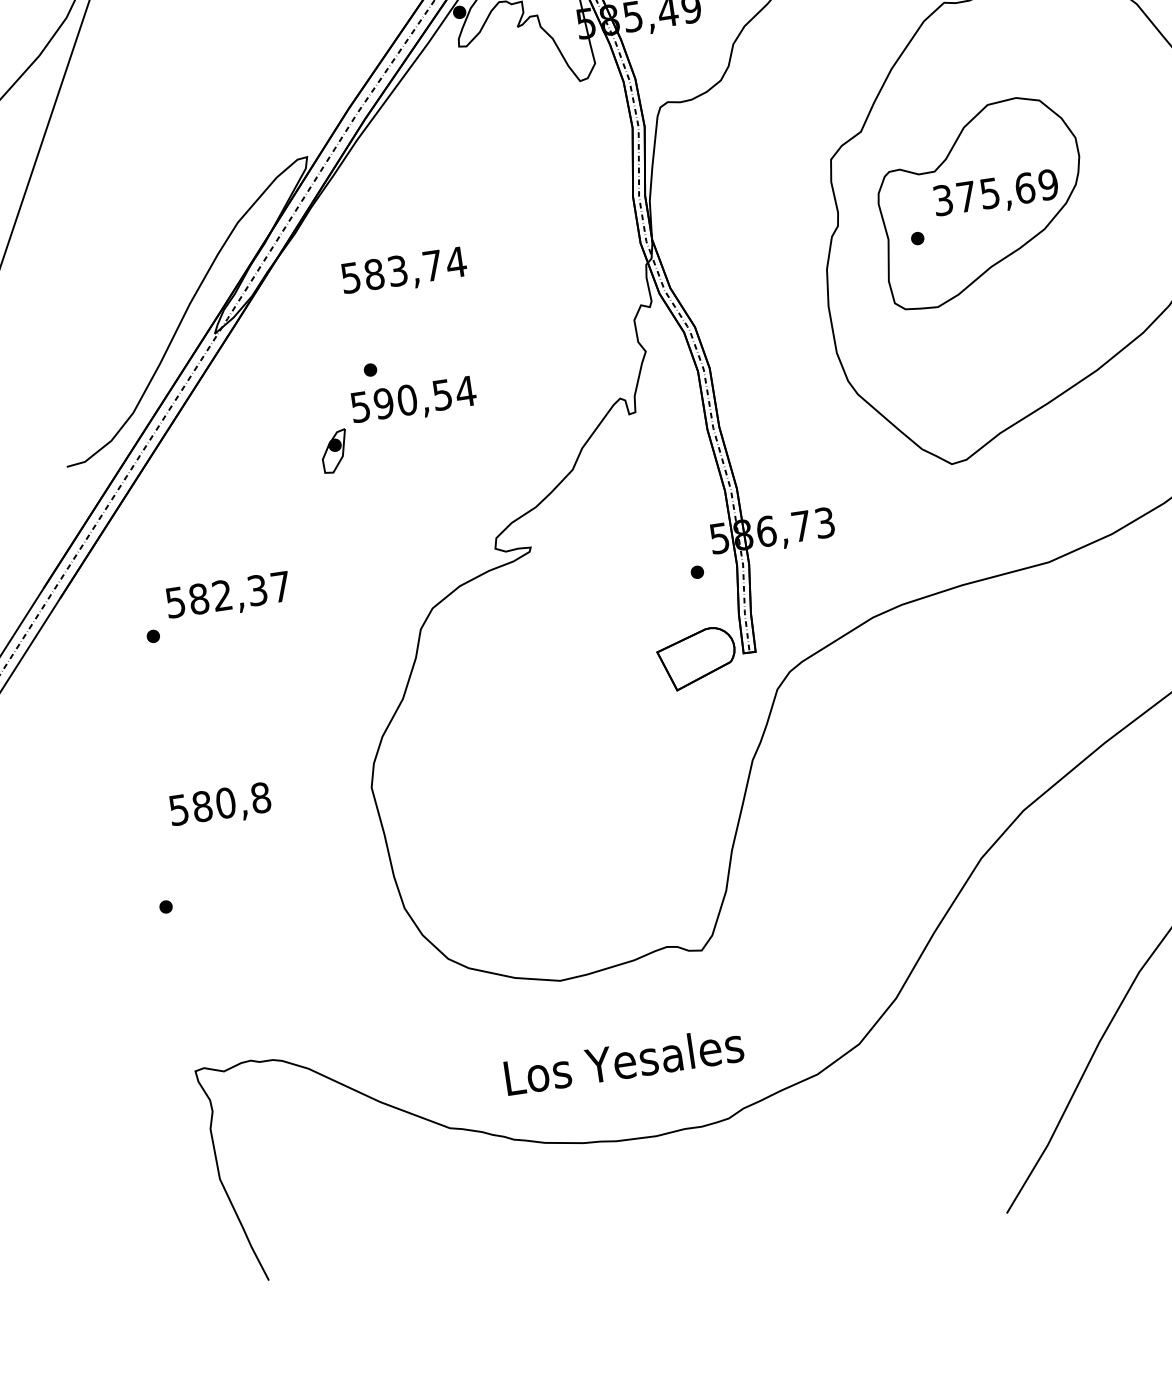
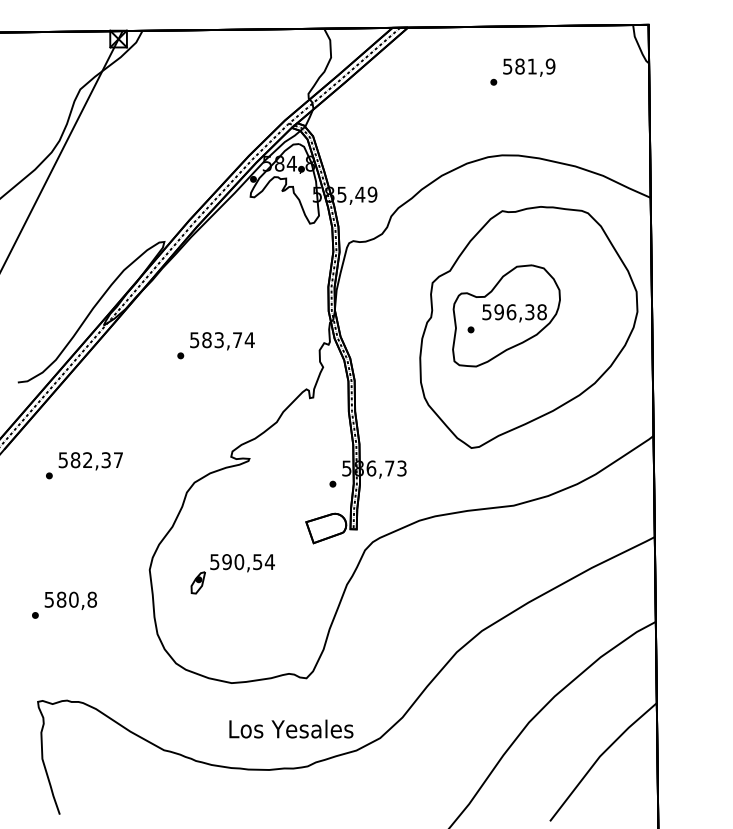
text: (995, 193) -> (514, 312), 375,69 -> 596,38
text: (404, 272) -> (222, 341), moved
part: (388, 417) -> (228, 569), moved
text: (219, 805) -> (70, 600), moved
text: (624, 1059) -> (291, 728), moved

